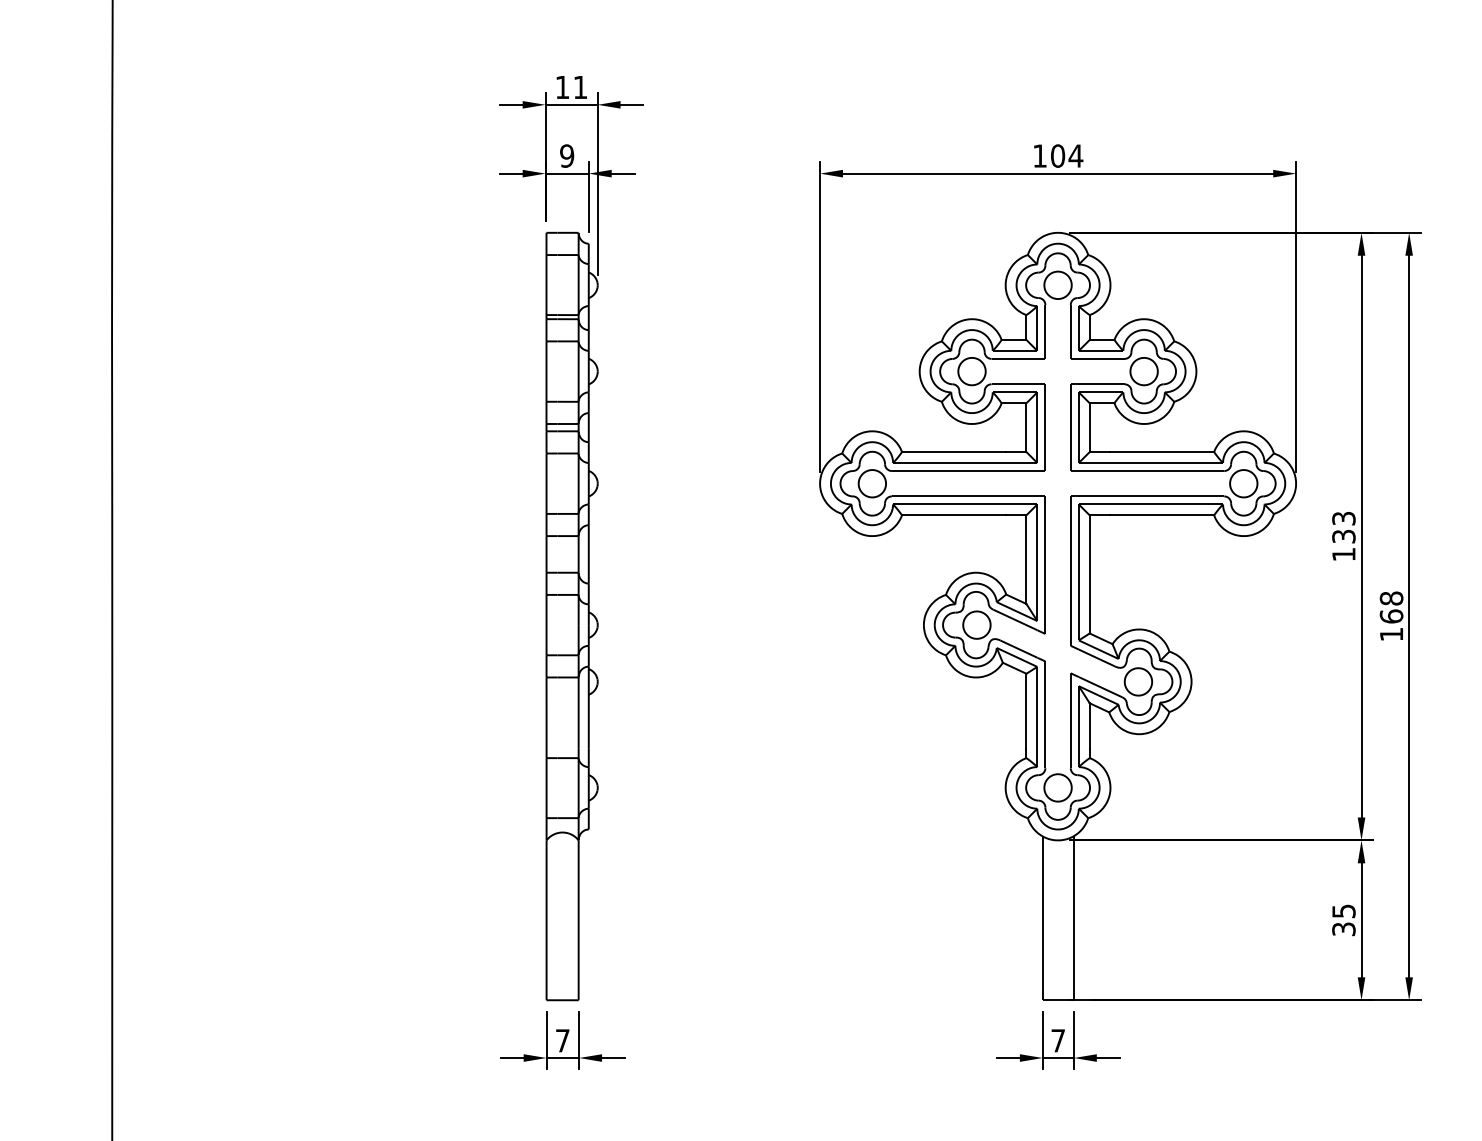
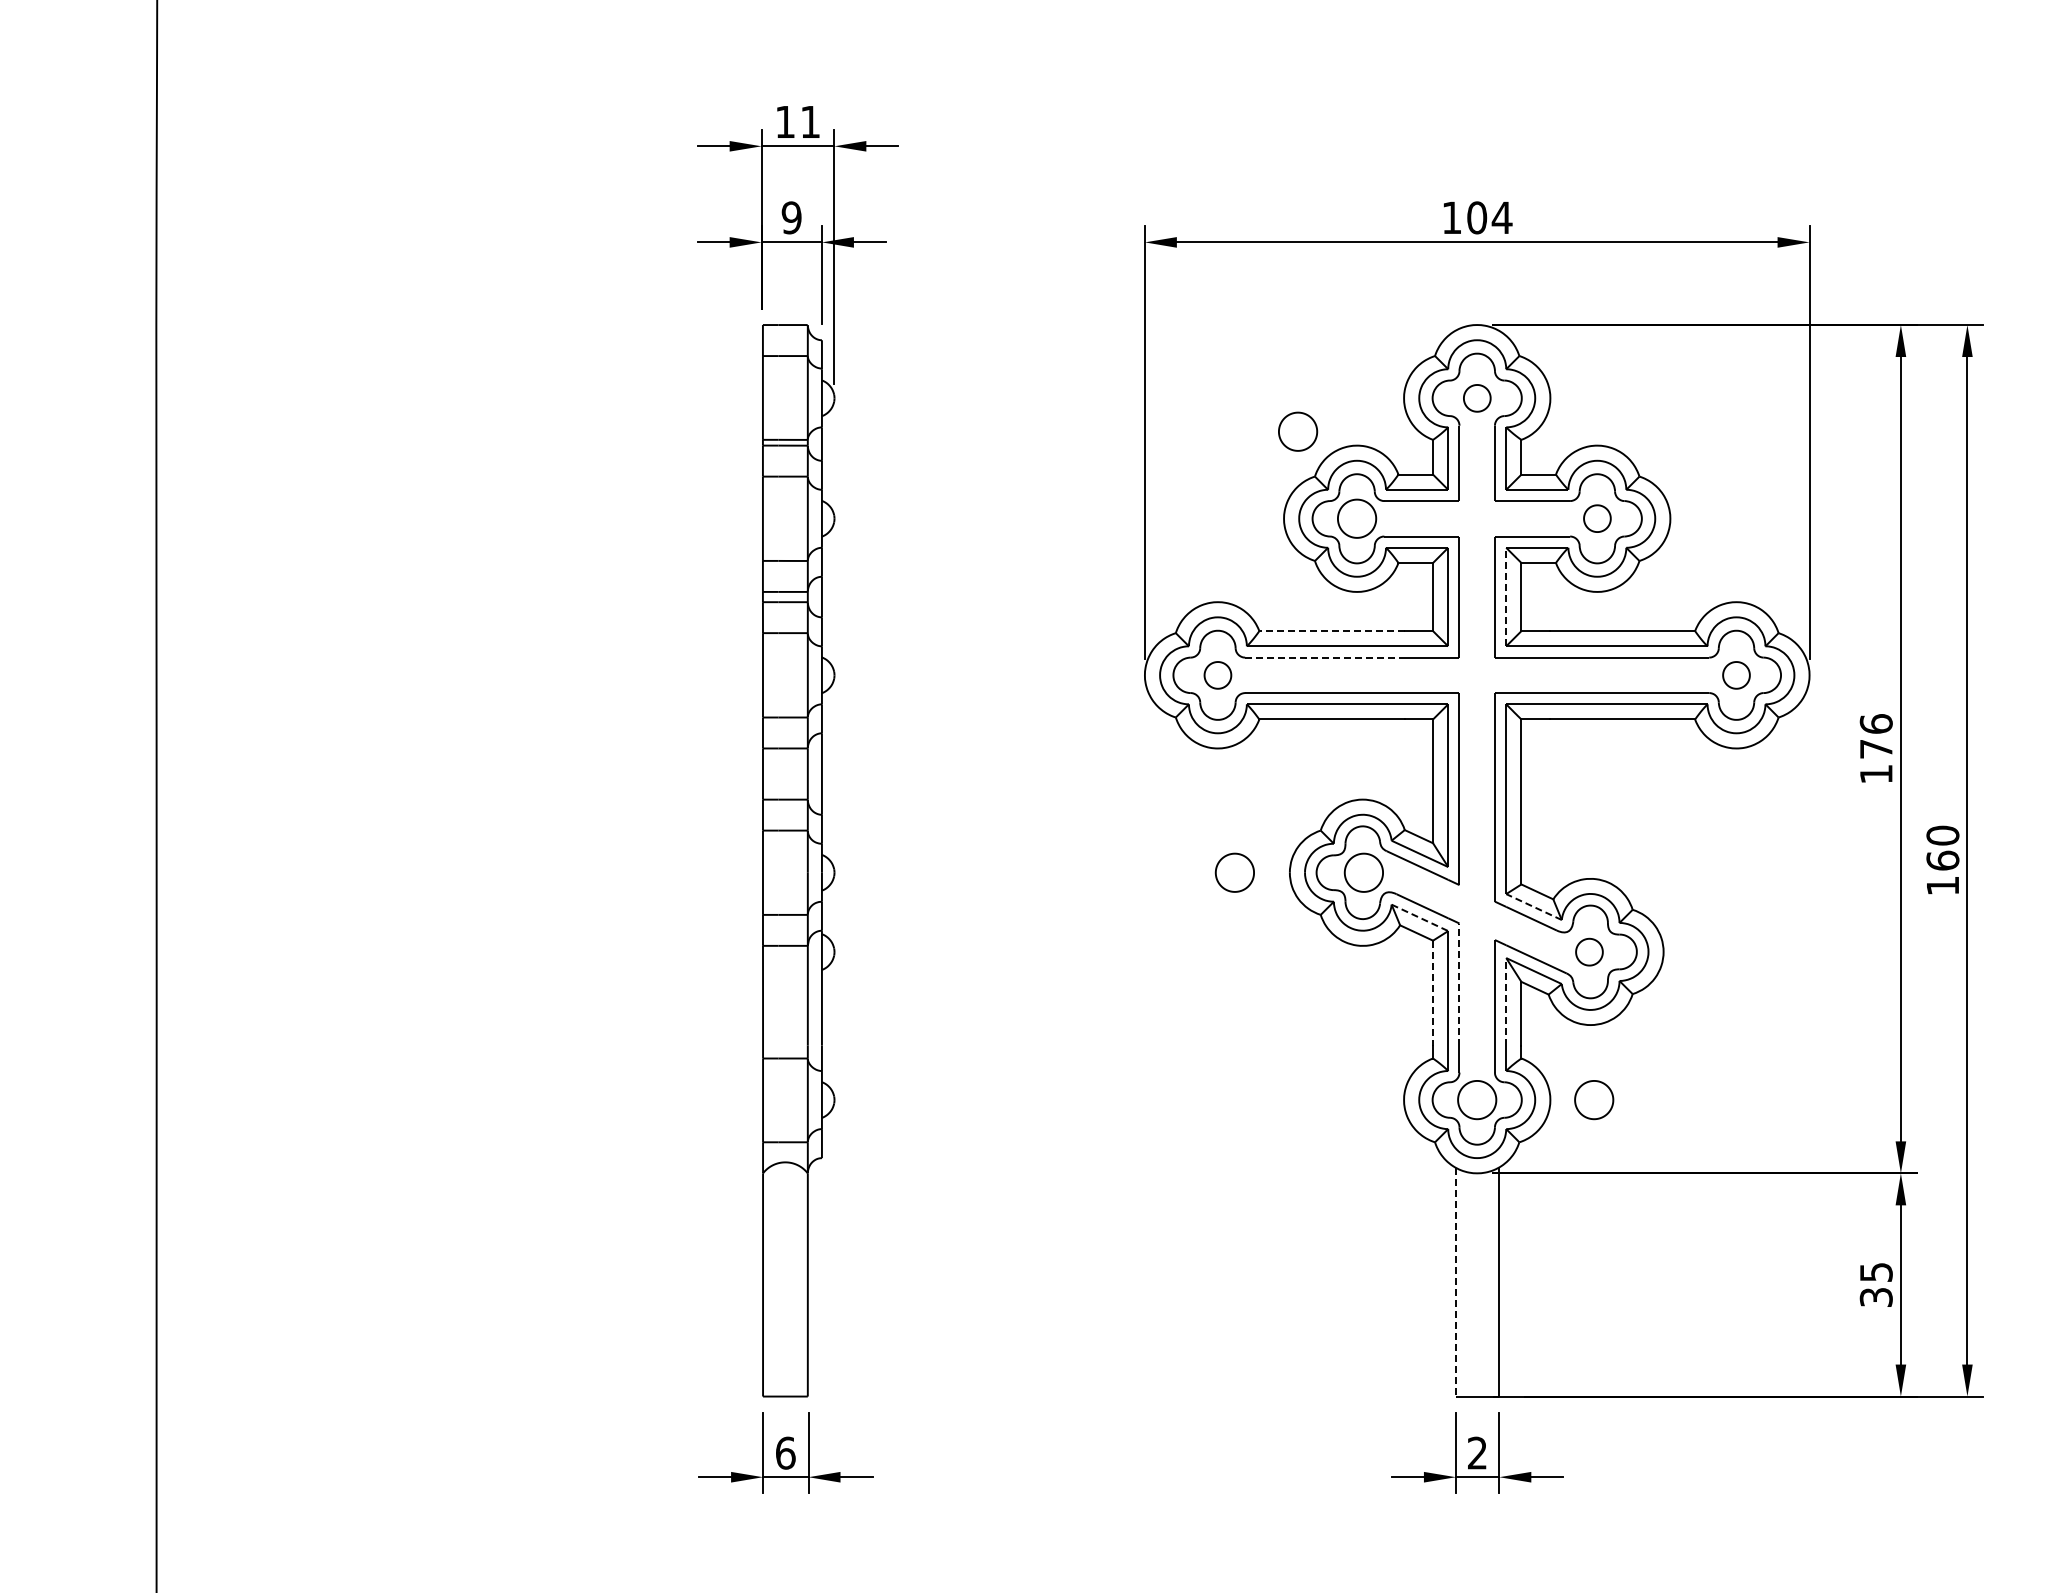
part: (1058, 285) -> (1477, 398), size x0.7
part: (930, 309) -> (1298, 431), added
part: (1144, 371) -> (1597, 518), size x0.7
line: (1079, 427) -> (1506, 596), solid -> dashed
line: (954, 452) -> (1332, 631), solid -> dashed
line: (949, 470) -> (1325, 657), solid -> dashed
part: (872, 483) -> (1217, 675), size x0.7
part: (1243, 483) -> (1736, 675), size x0.7
text: (1343, 527) -> (1875, 736), 133 -> 176
text: (1391, 598) -> (1942, 835), 168 -> 160
part: (884, 624) -> (1234, 872), added
line: (1099, 649) -> (1534, 907), solid -> dashed
line: (1017, 657) -> (1420, 918), solid -> dashed
part: (1138, 682) -> (1589, 952), size x0.7
line: (1045, 705) -> (1459, 984), solid -> dashed
line: (1026, 711) -> (1433, 993), solid -> dashed
line: (1079, 717) -> (1506, 1001), solid -> dashed
part: (1142, 788) -> (1594, 1100), added
line: (1042, 918) -> (1455, 1282), solid -> dashed
text: (562, 1040) -> (785, 1452), 7 -> 6
text: (1058, 1040) -> (1477, 1452), 7 -> 2

